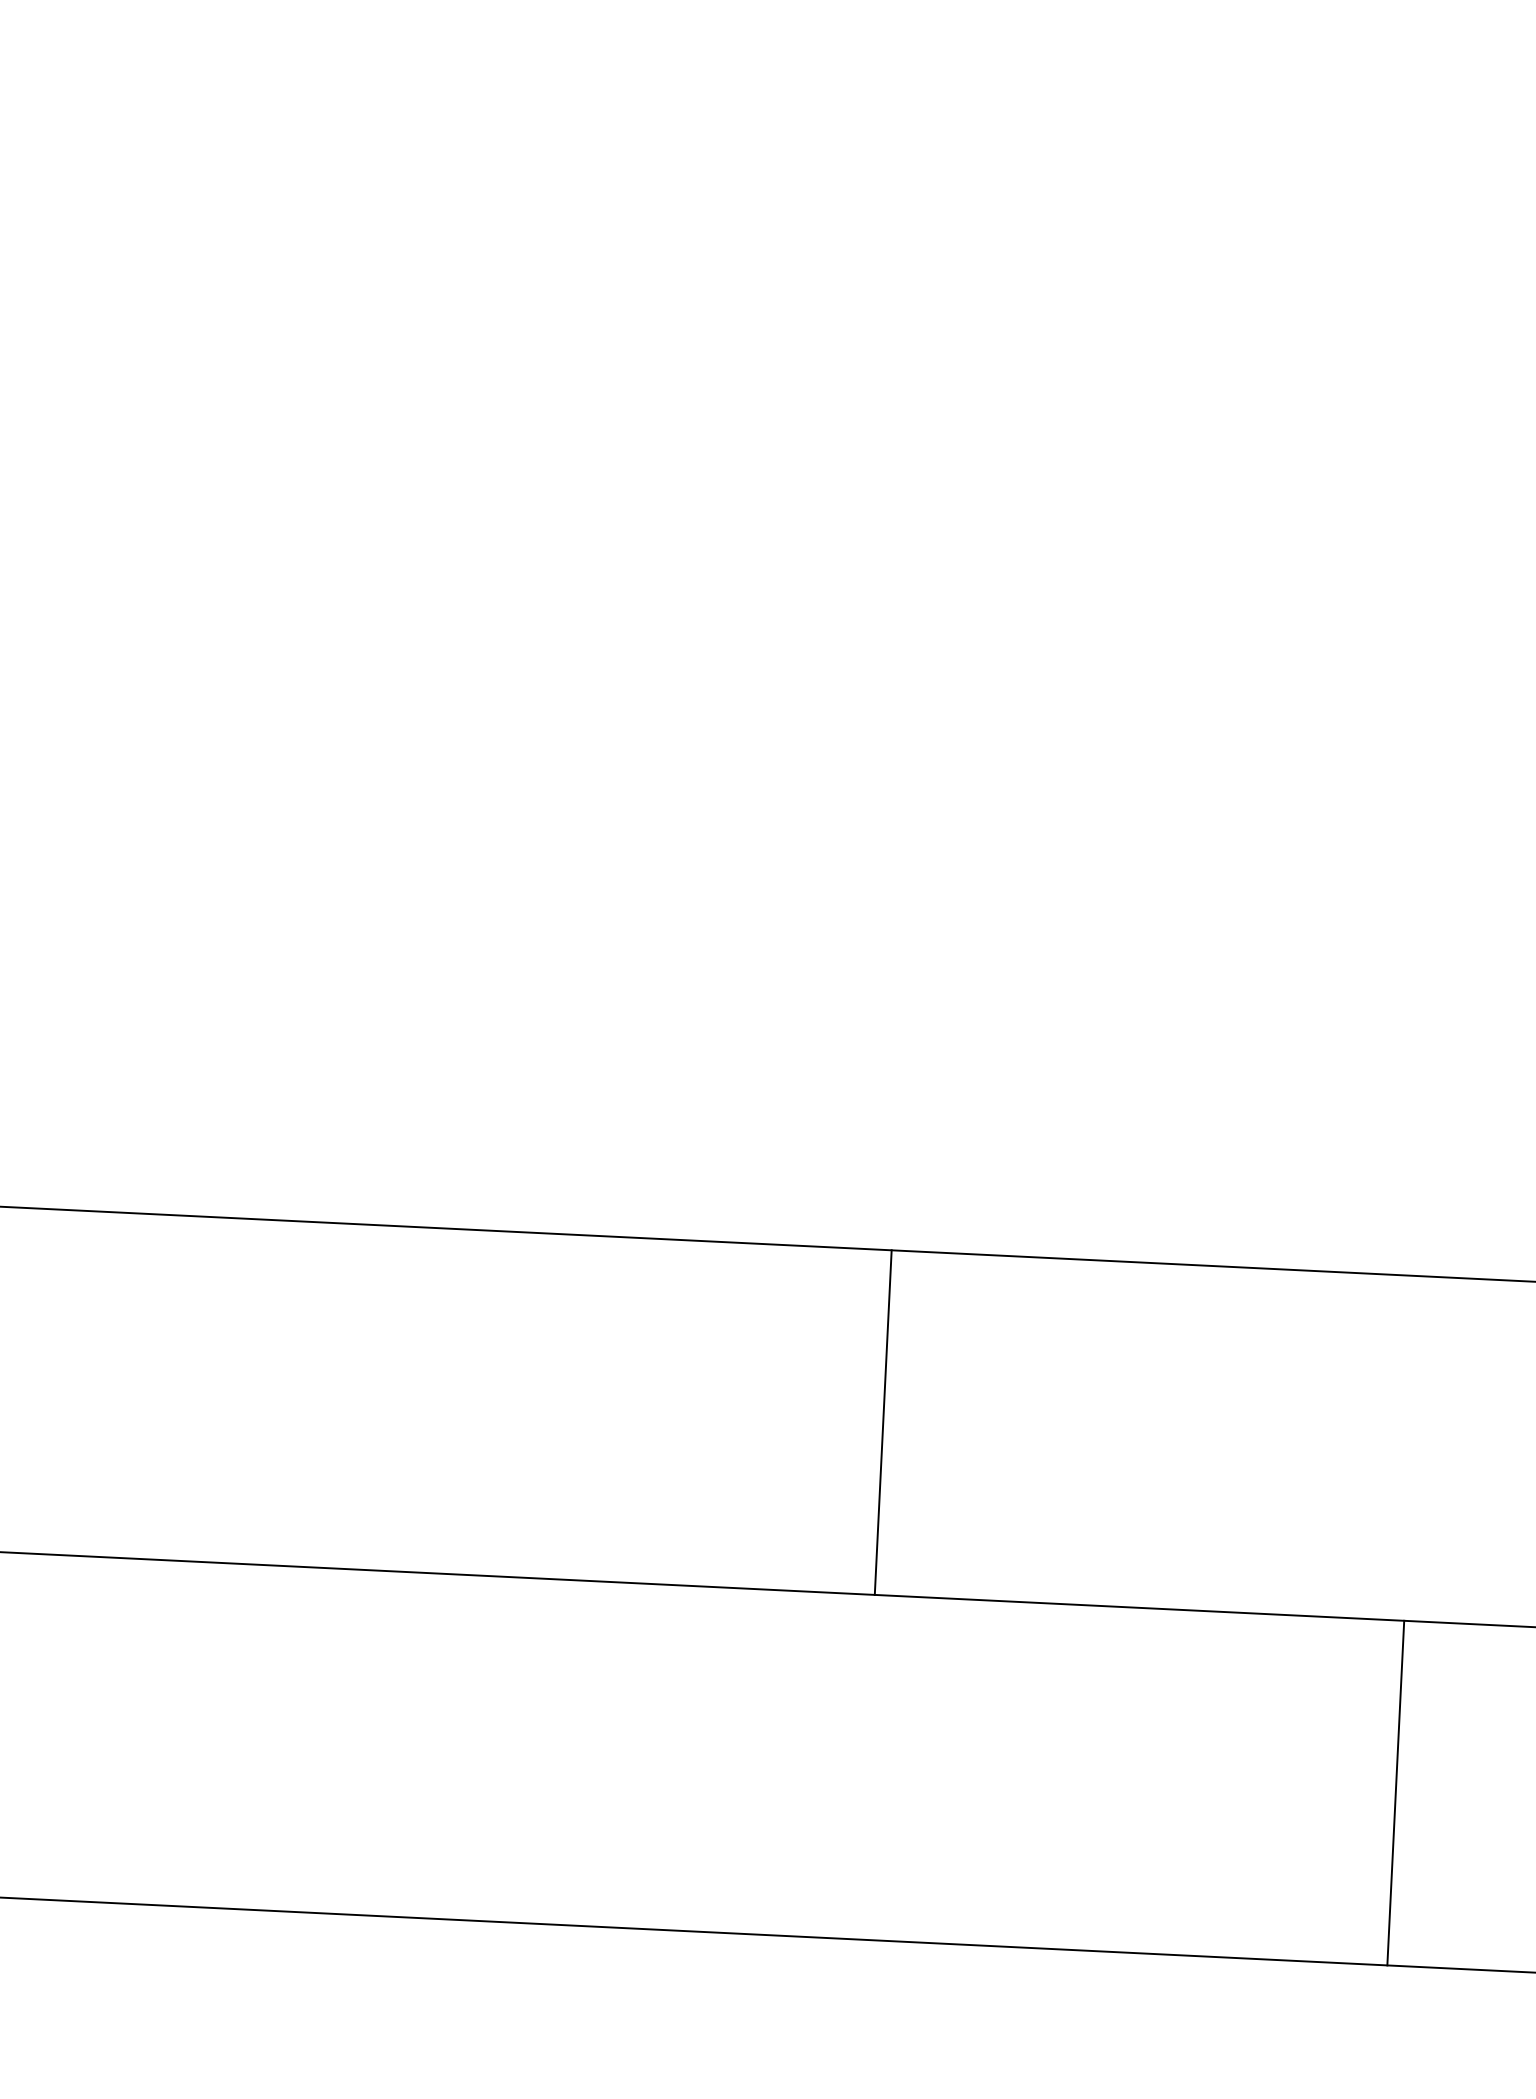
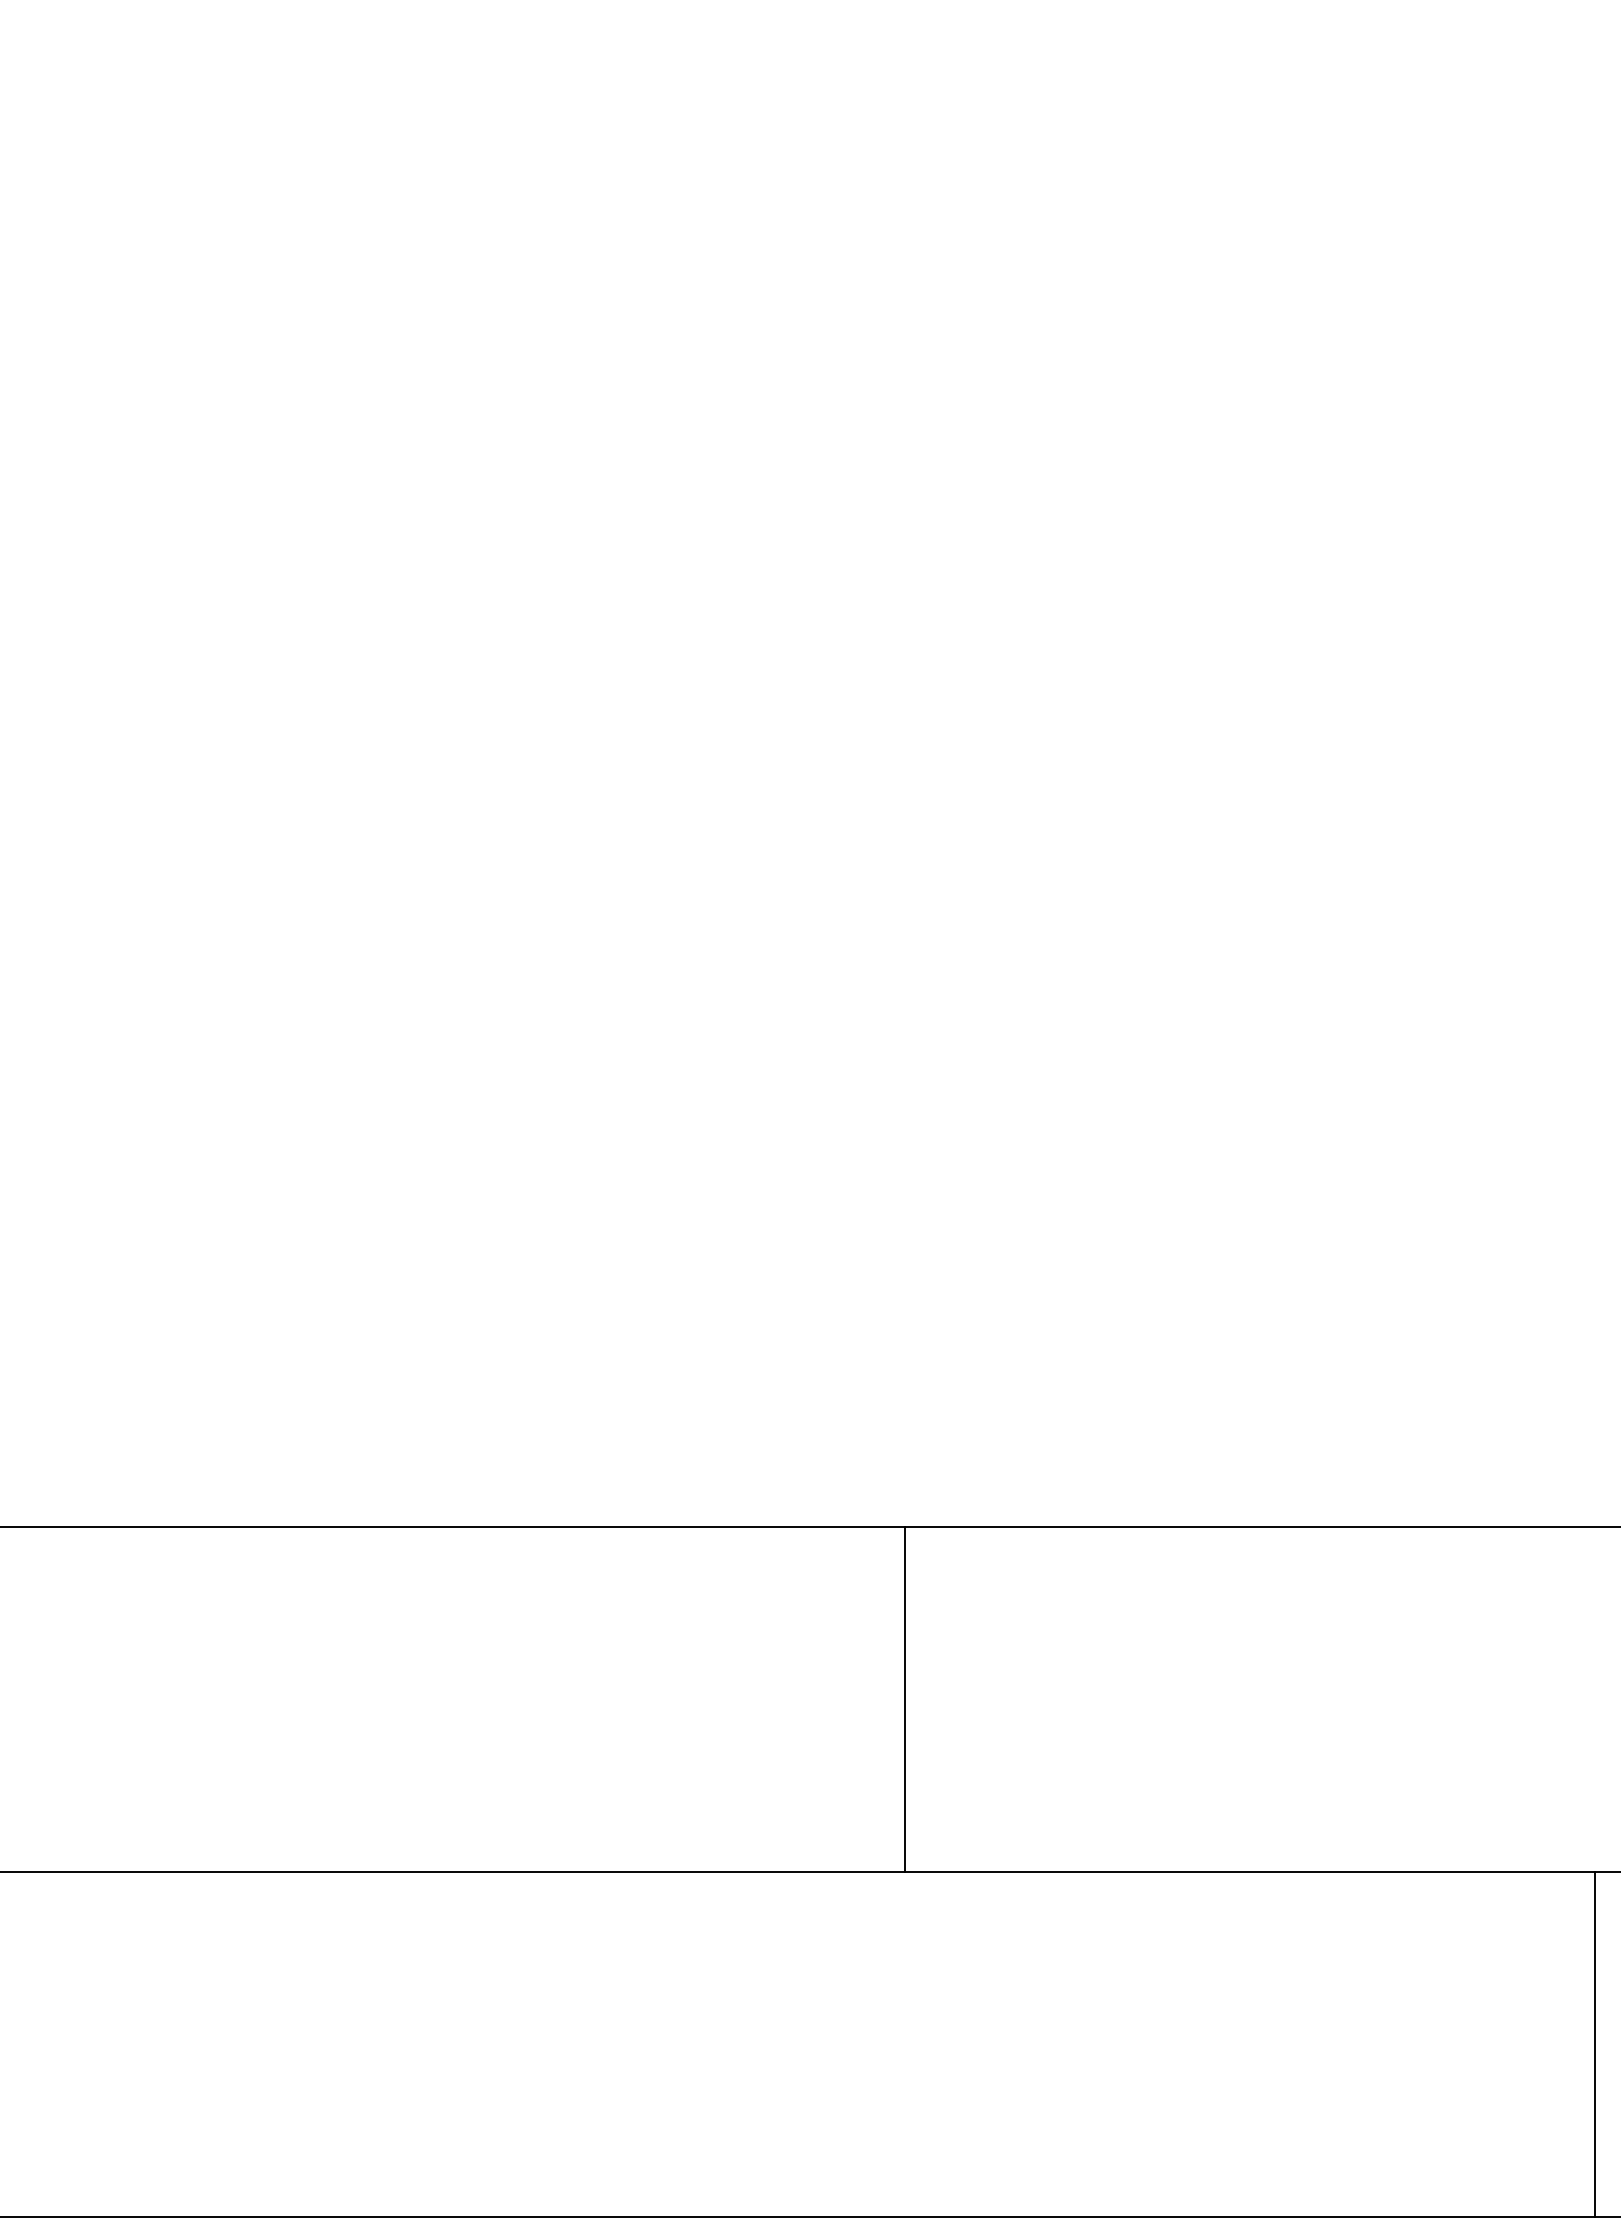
line: (883, 1422) -> (904, 1699), moved
line: (1395, 1792) -> (1594, 2044), moved

